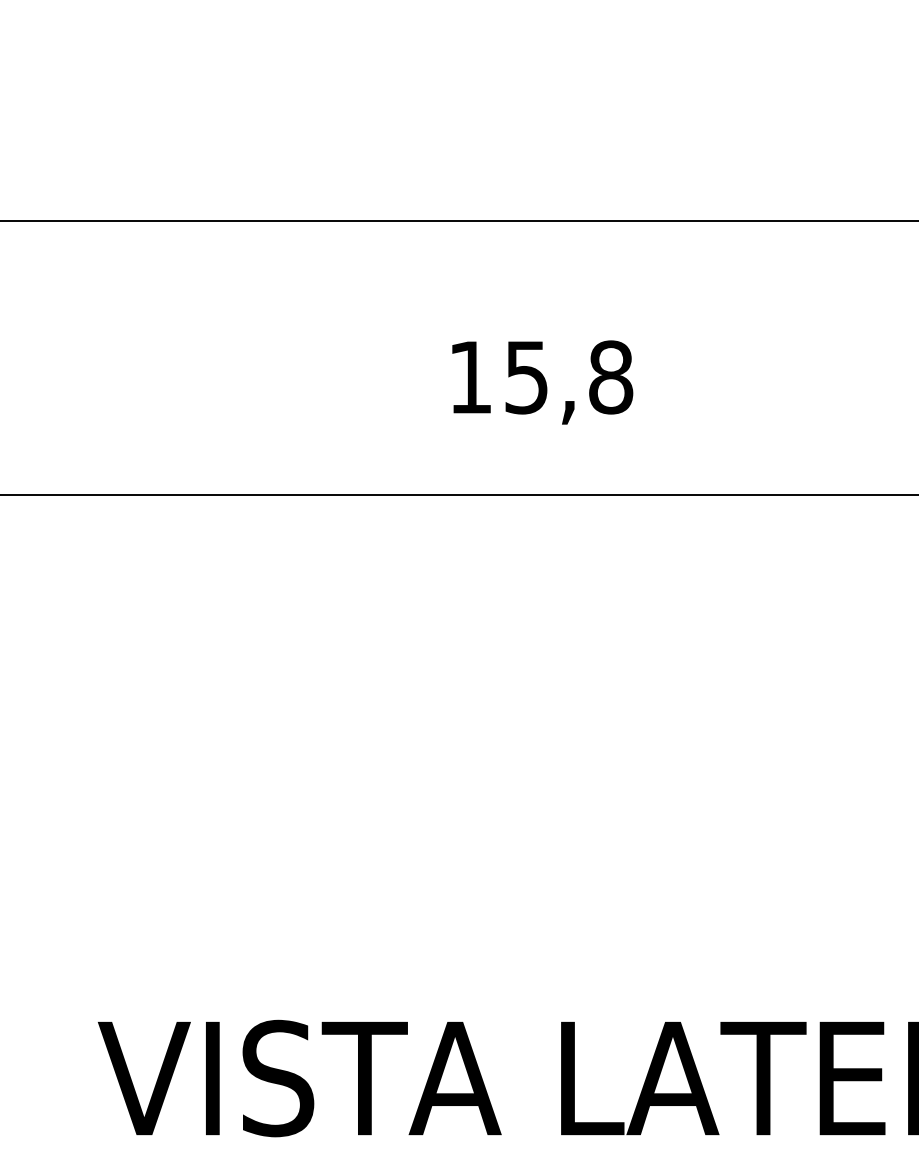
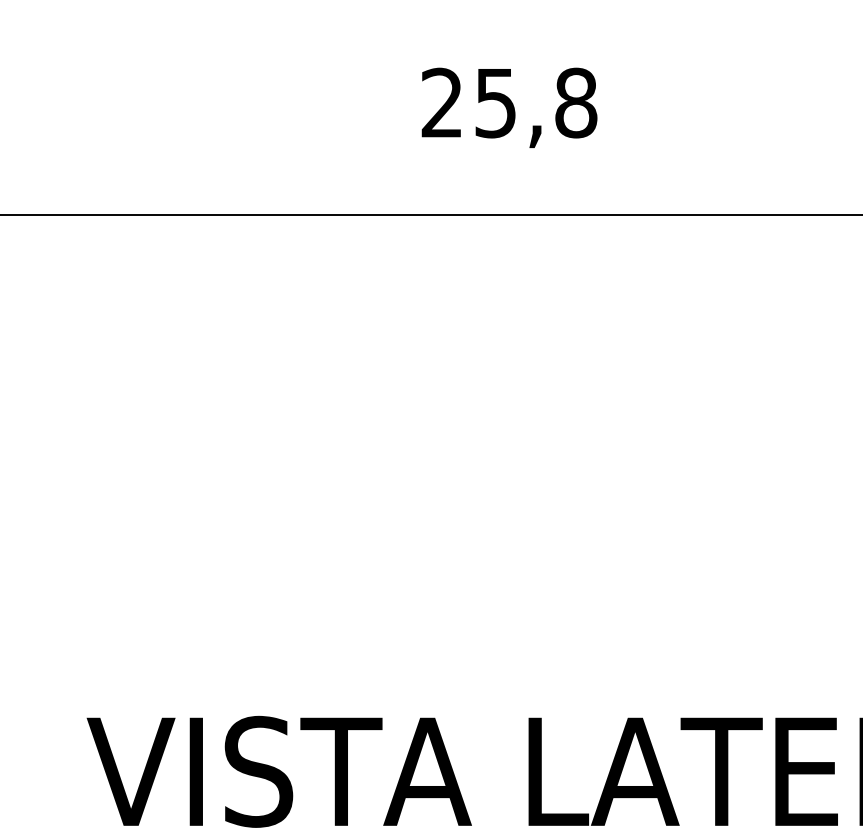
text: (469, 376) -> (441, 102), 15,8 -> 25,8

